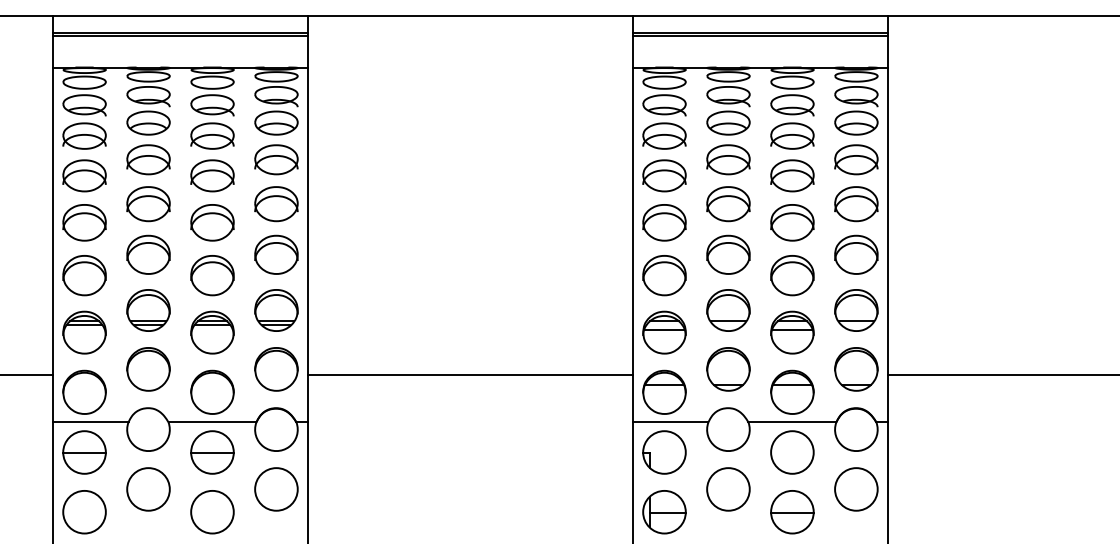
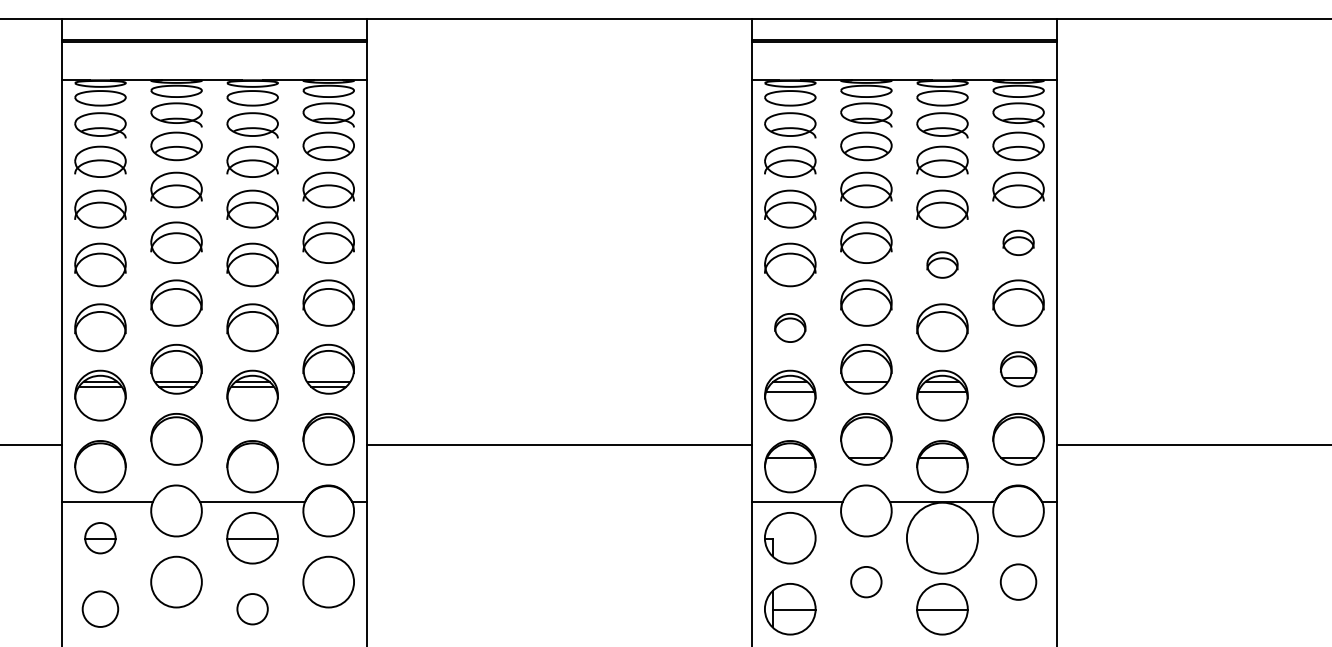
part: (856, 204) -> (1018, 243), size x0.6
part: (792, 222) -> (942, 264), size x0.6
part: (664, 275) -> (790, 327), size x0.6
part: (856, 310) -> (1018, 369), size x0.7
part: (84, 452) -> (100, 538), size x0.6
circle: (792, 452) -> (942, 538), size x1.4
circle: (728, 489) -> (866, 582), size x0.6
circle: (856, 489) -> (1018, 582), size x0.7
circle: (84, 511) -> (100, 608), size x0.7
circle: (212, 511) -> (252, 608), size x0.6

